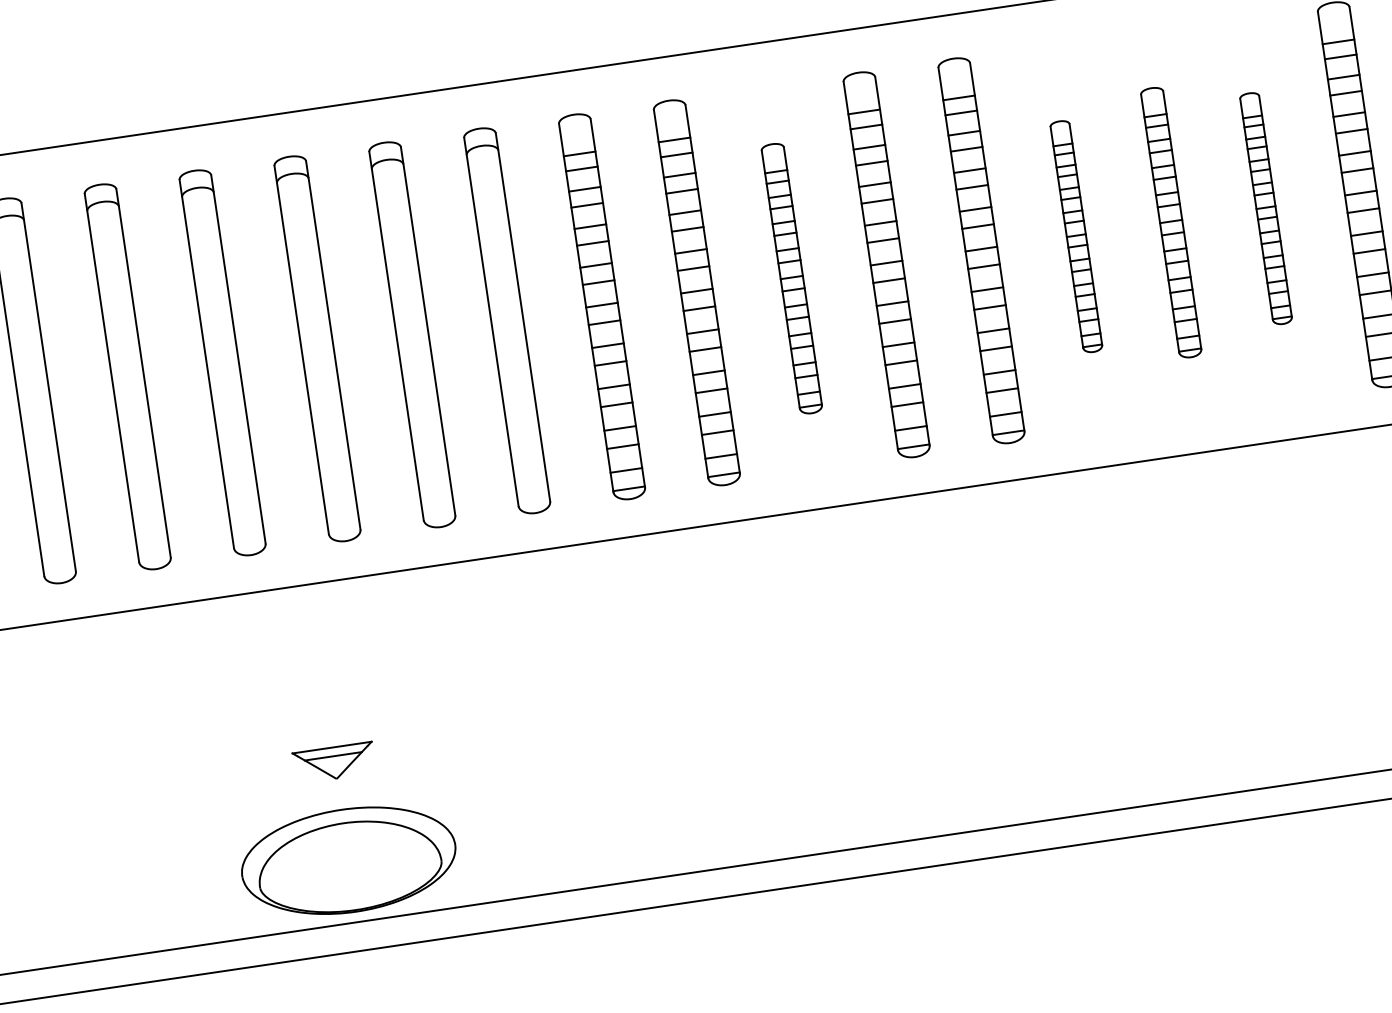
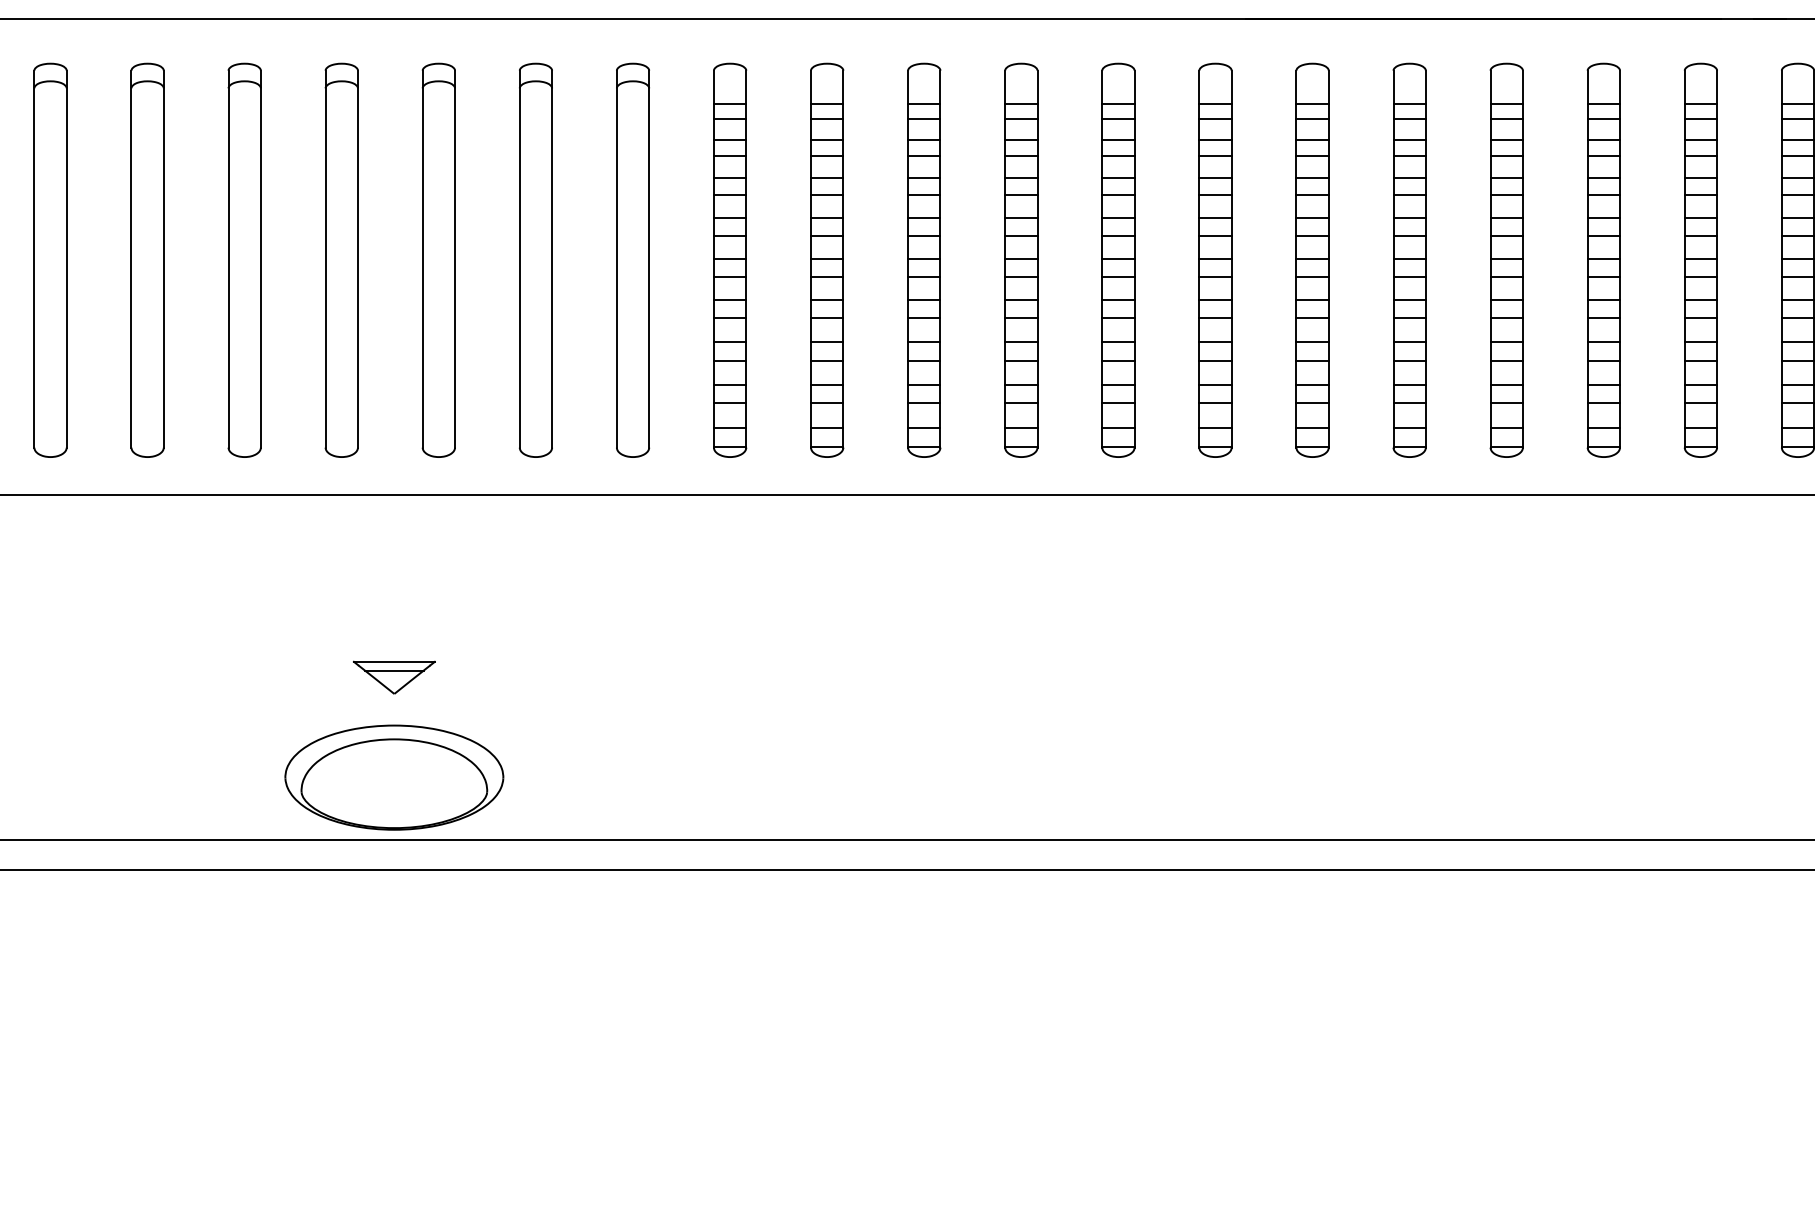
part: (1265, 207) -> (1409, 259), size x1.67
part: (1171, 221) -> (1312, 259), size x1.43
part: (1076, 235) -> (1215, 259), size x1.67
part: (792, 277) -> (924, 259), size x1.43

